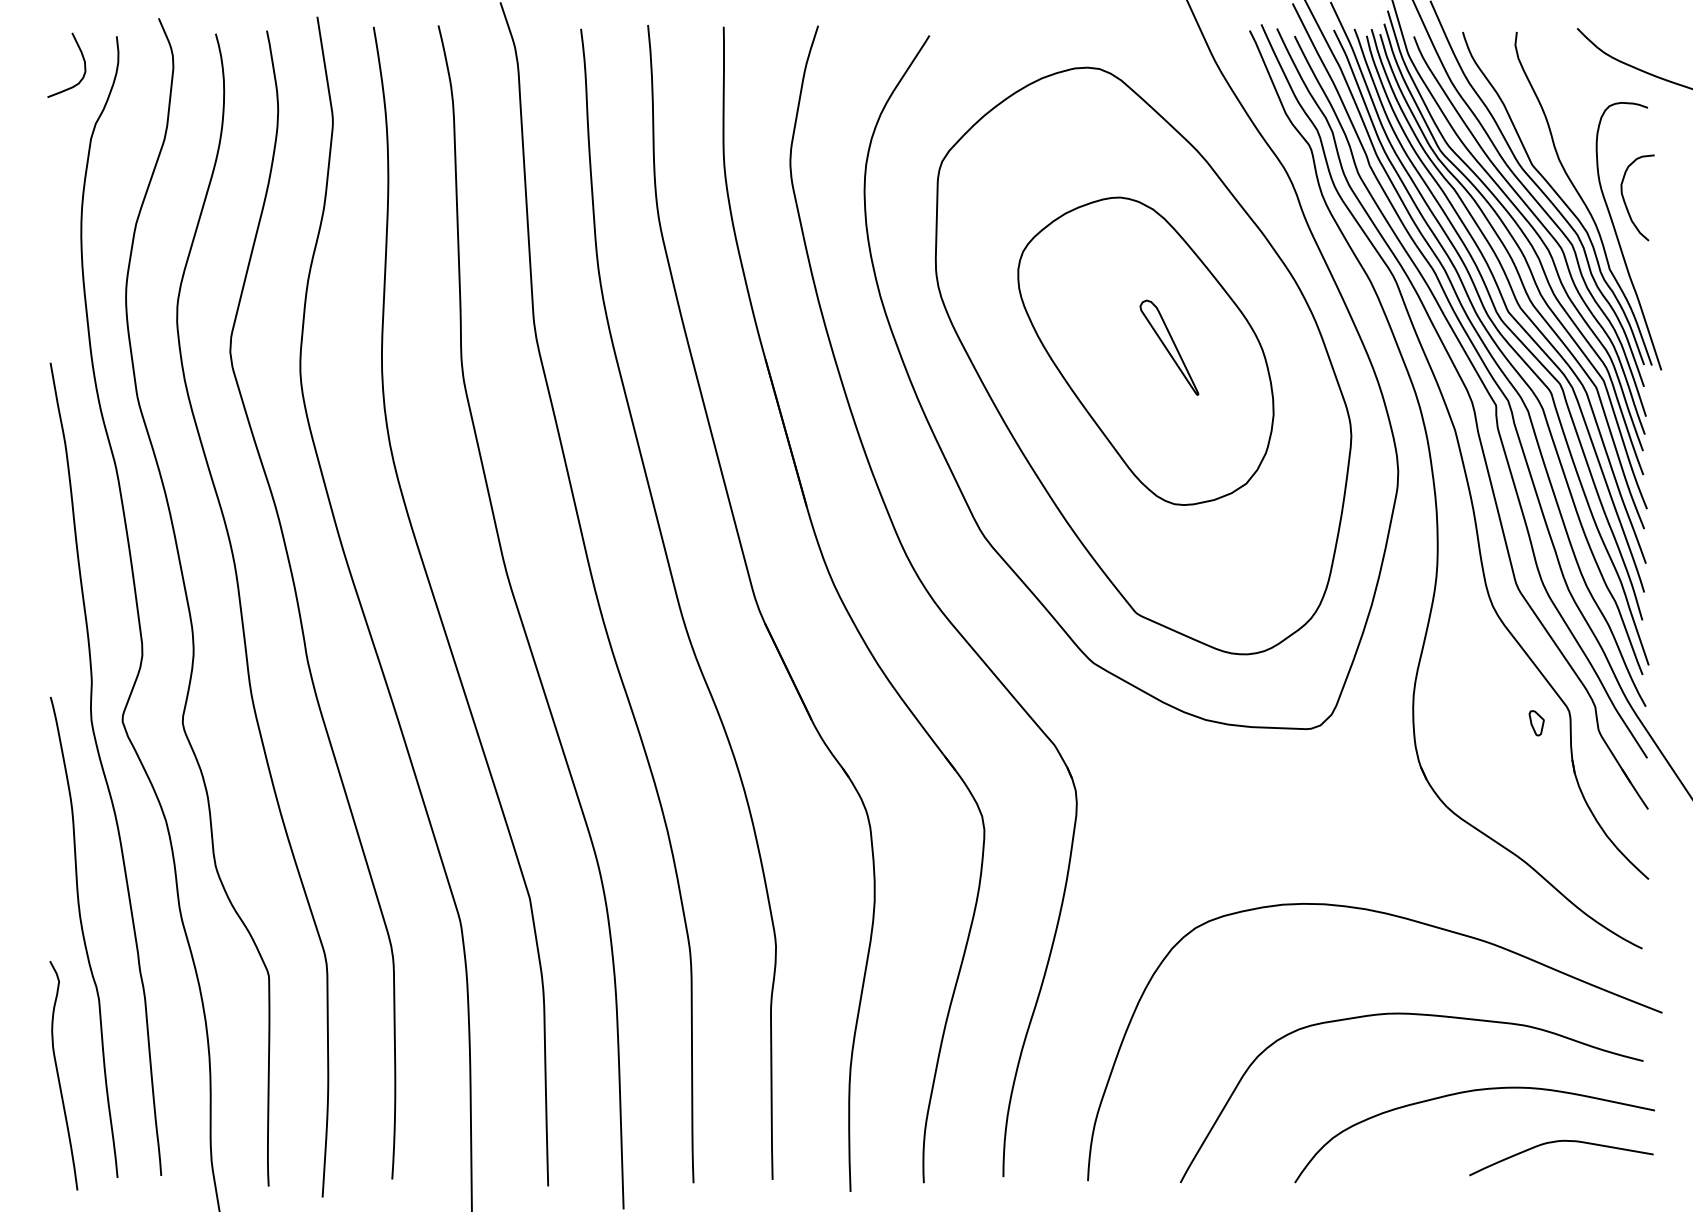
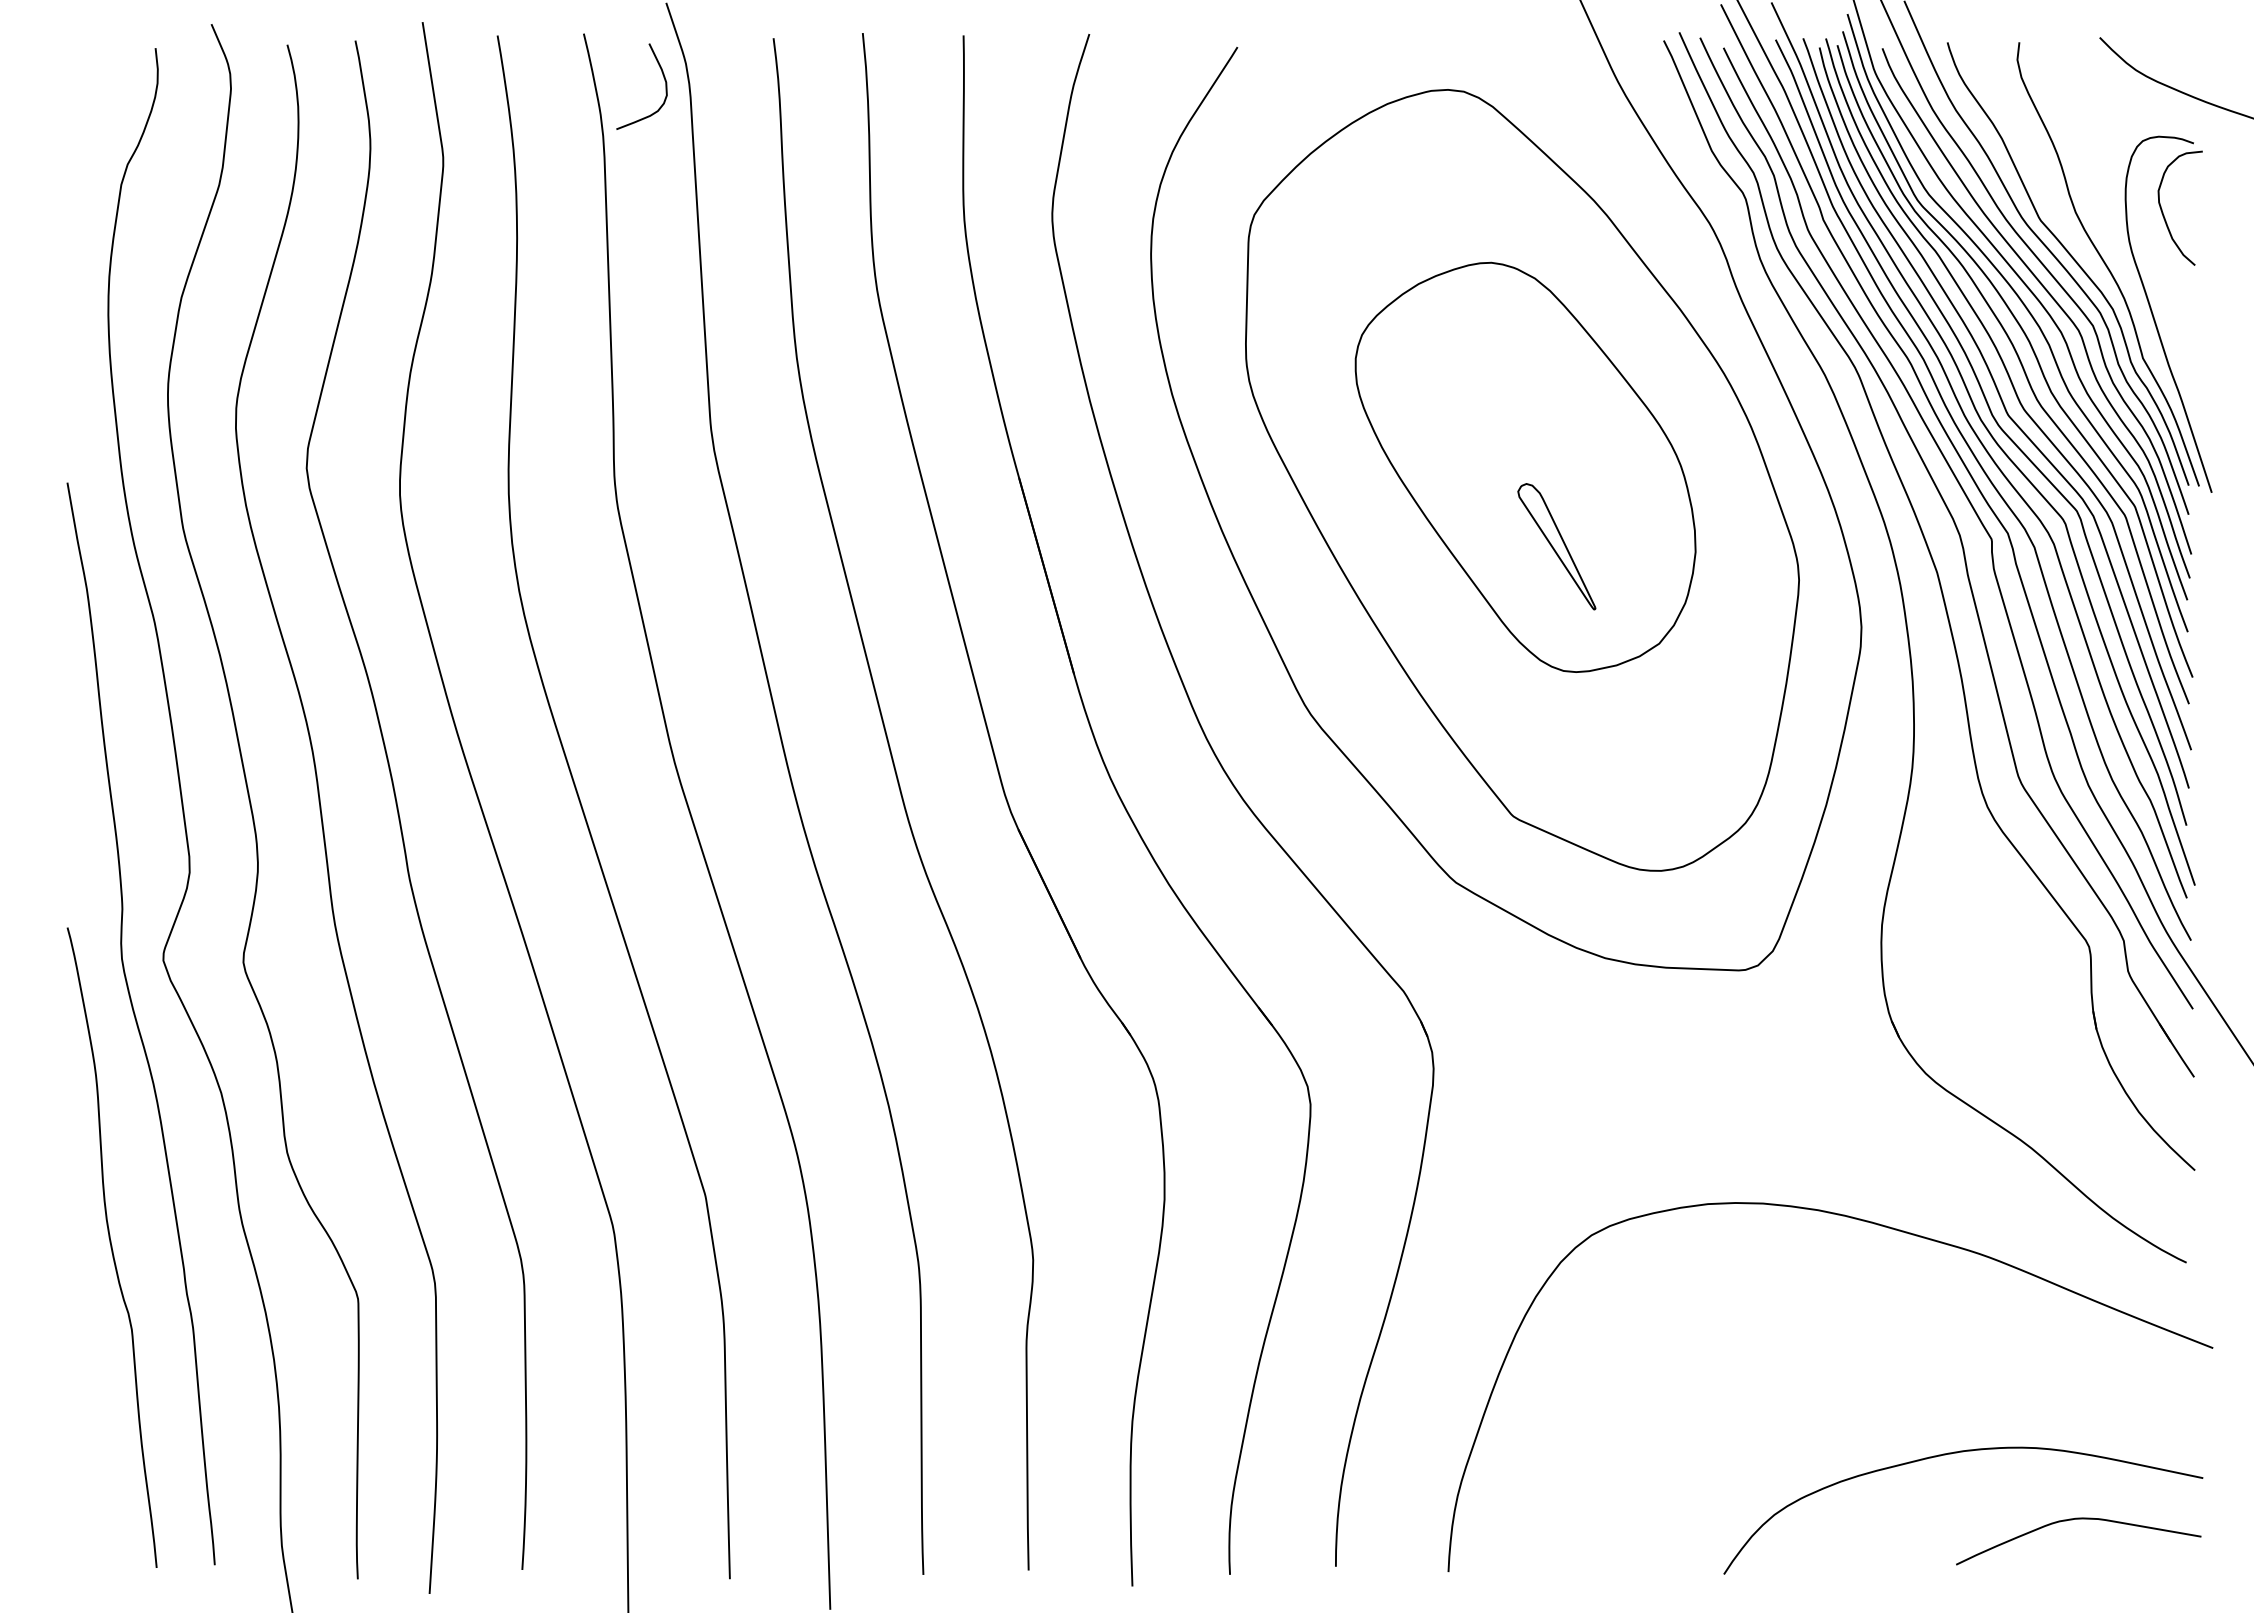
curve: (82, 56) -> (662, 75), moved
curve: (1625, 201) -> (2163, 212), moved
part: (1169, 347) -> (1556, 546), moved
part: (1536, 723) -> (2045, 962), removed
curve: (1419, 1015) -> (1889, 1351), removed
curve: (58, 1075) -> (78, 1431), removed

